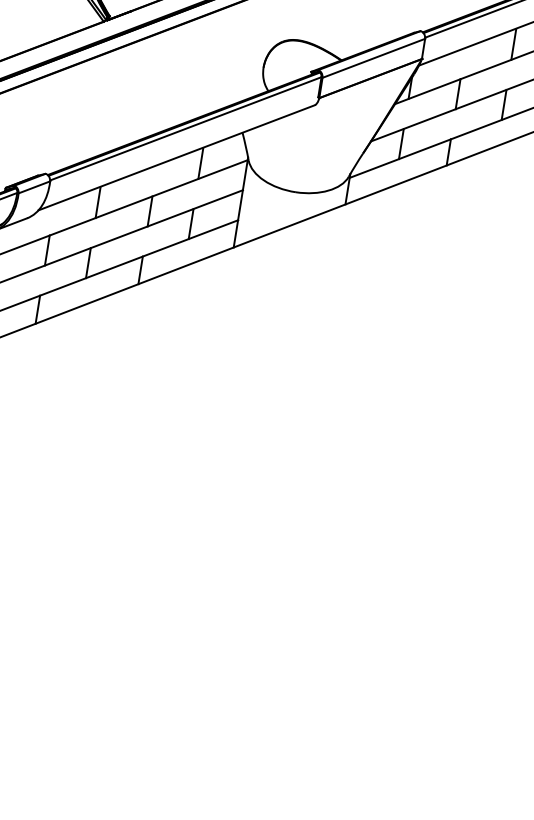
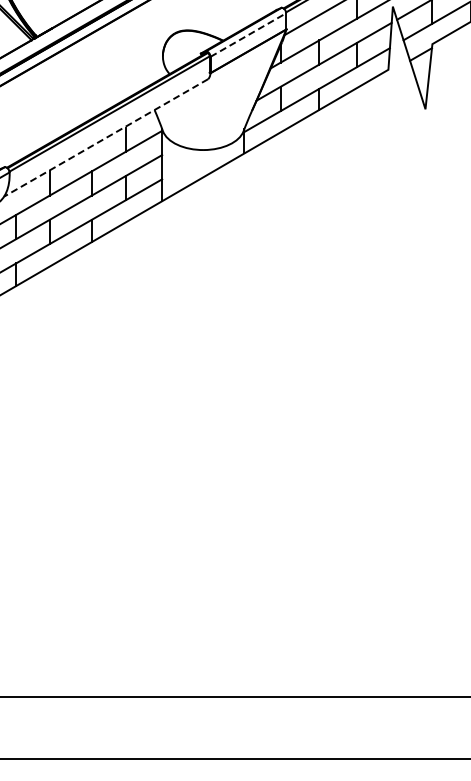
line: (373, 58) -> (248, 35), solid -> dashed
line: (177, 157) -> (106, 137), solid -> dashed

